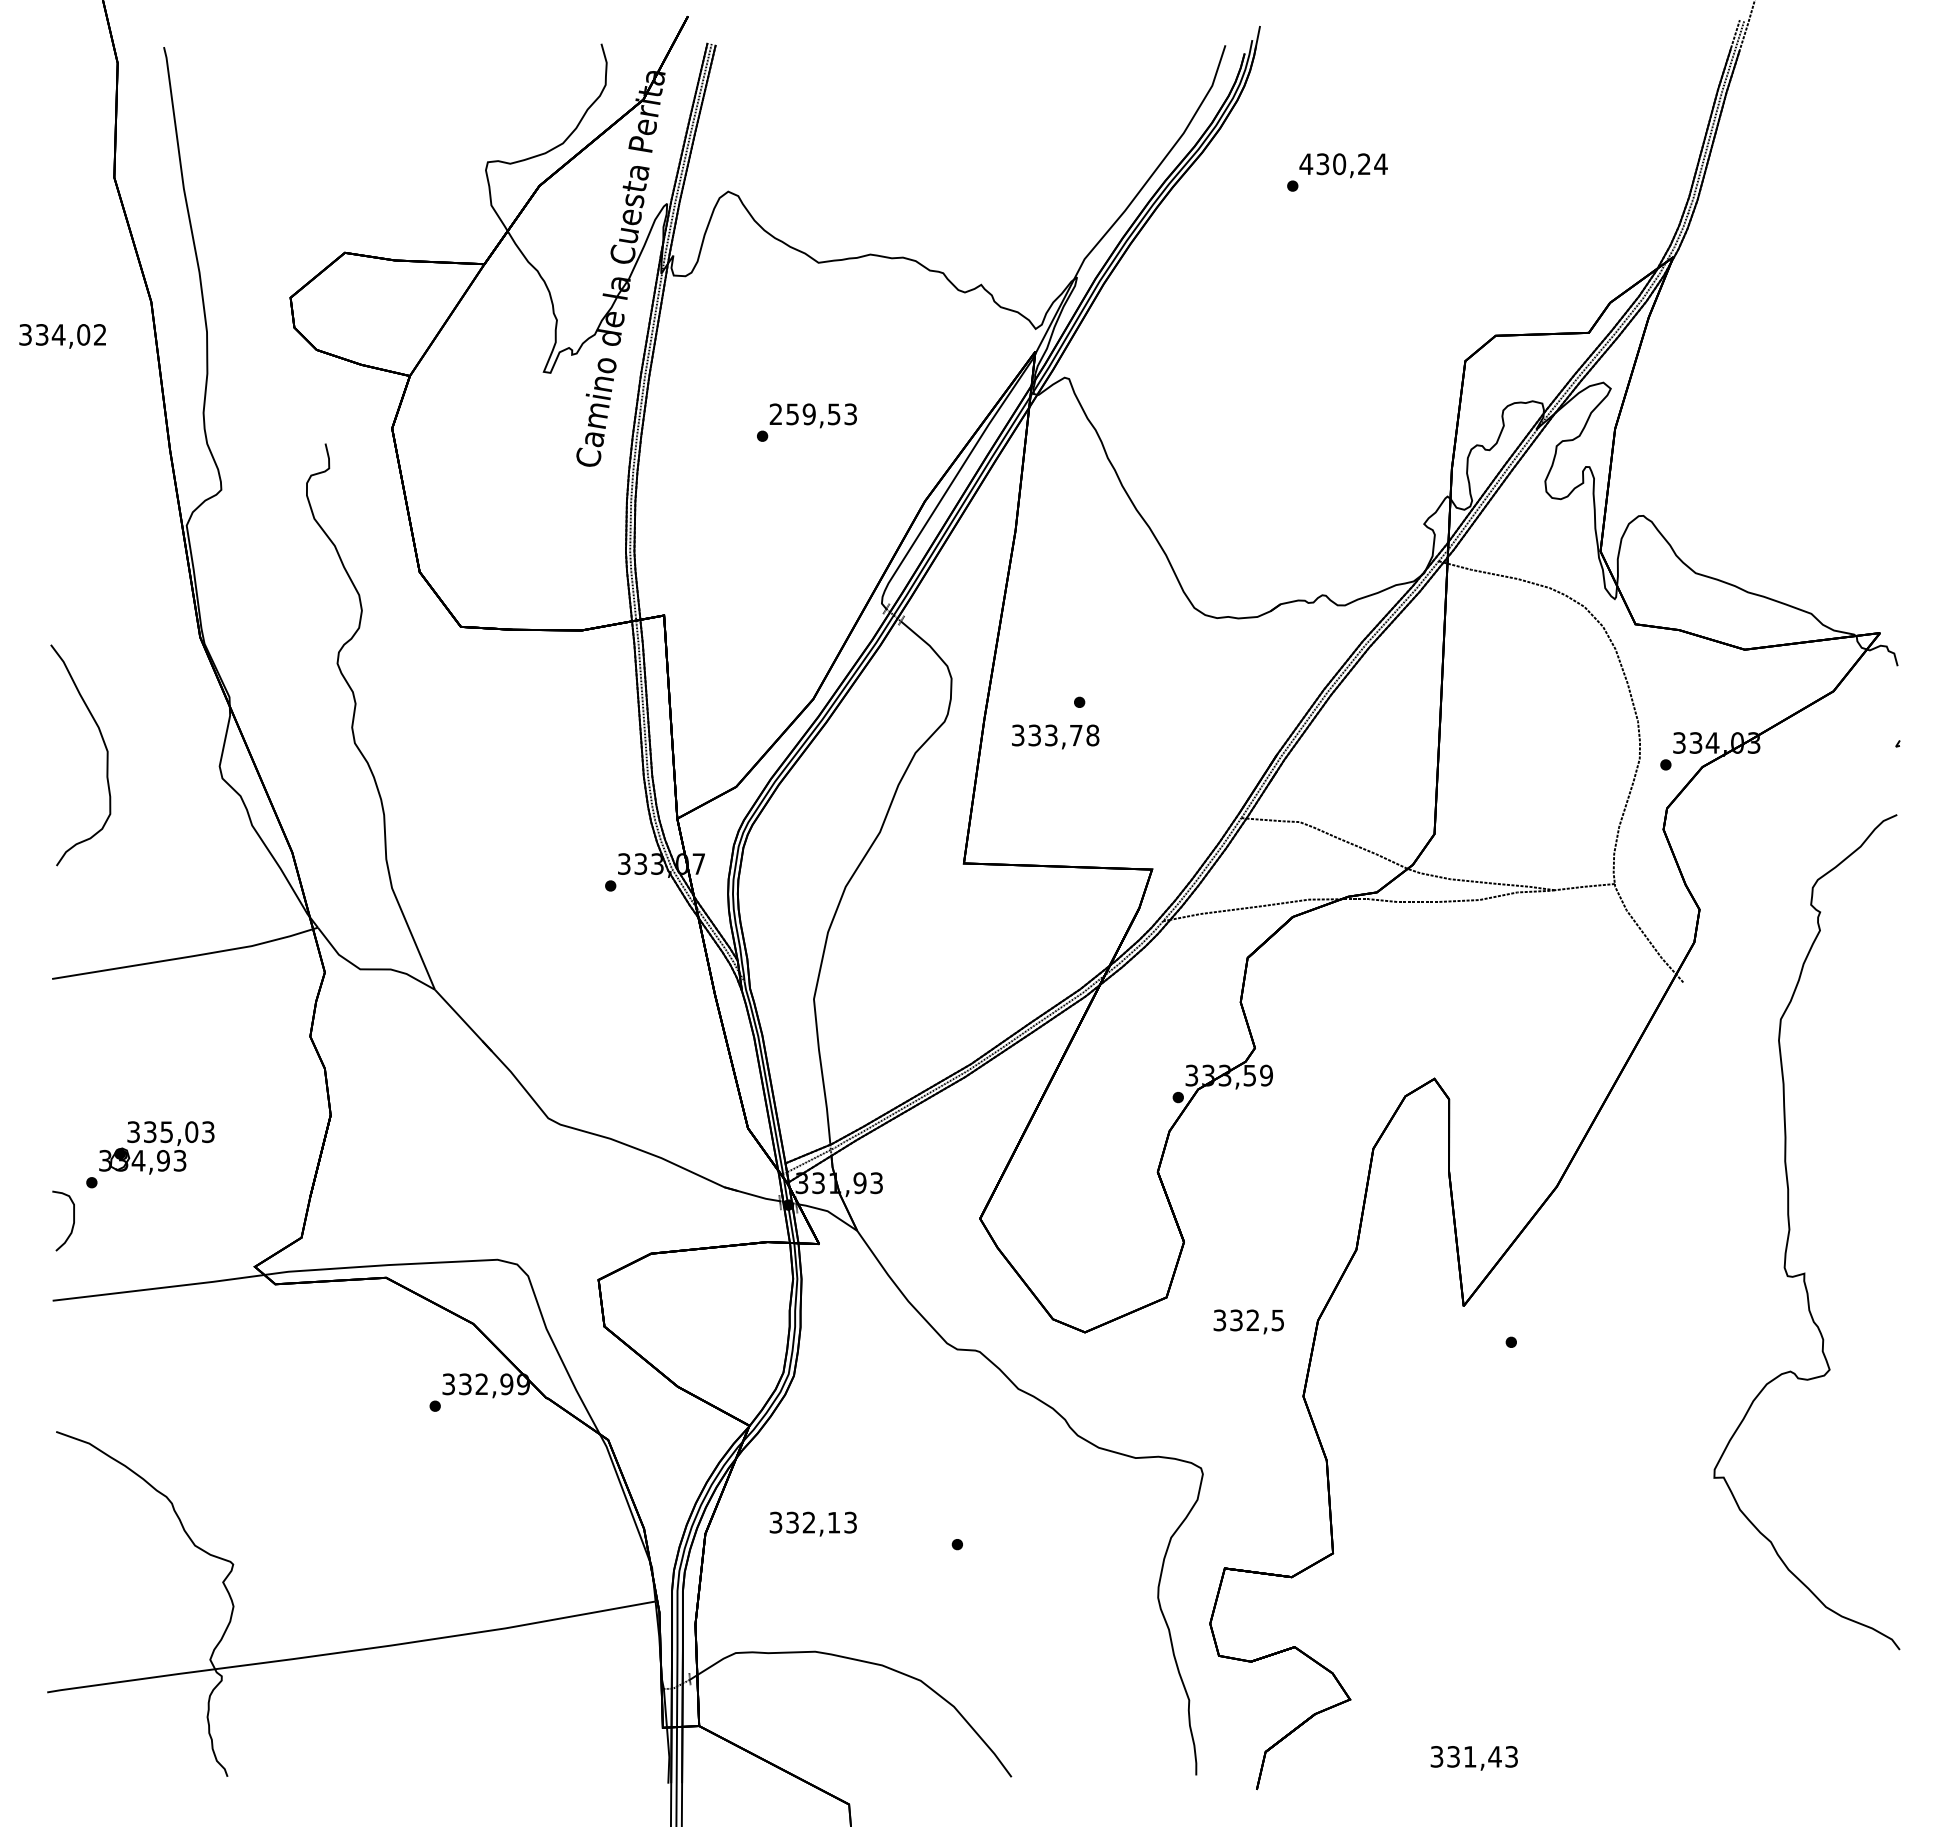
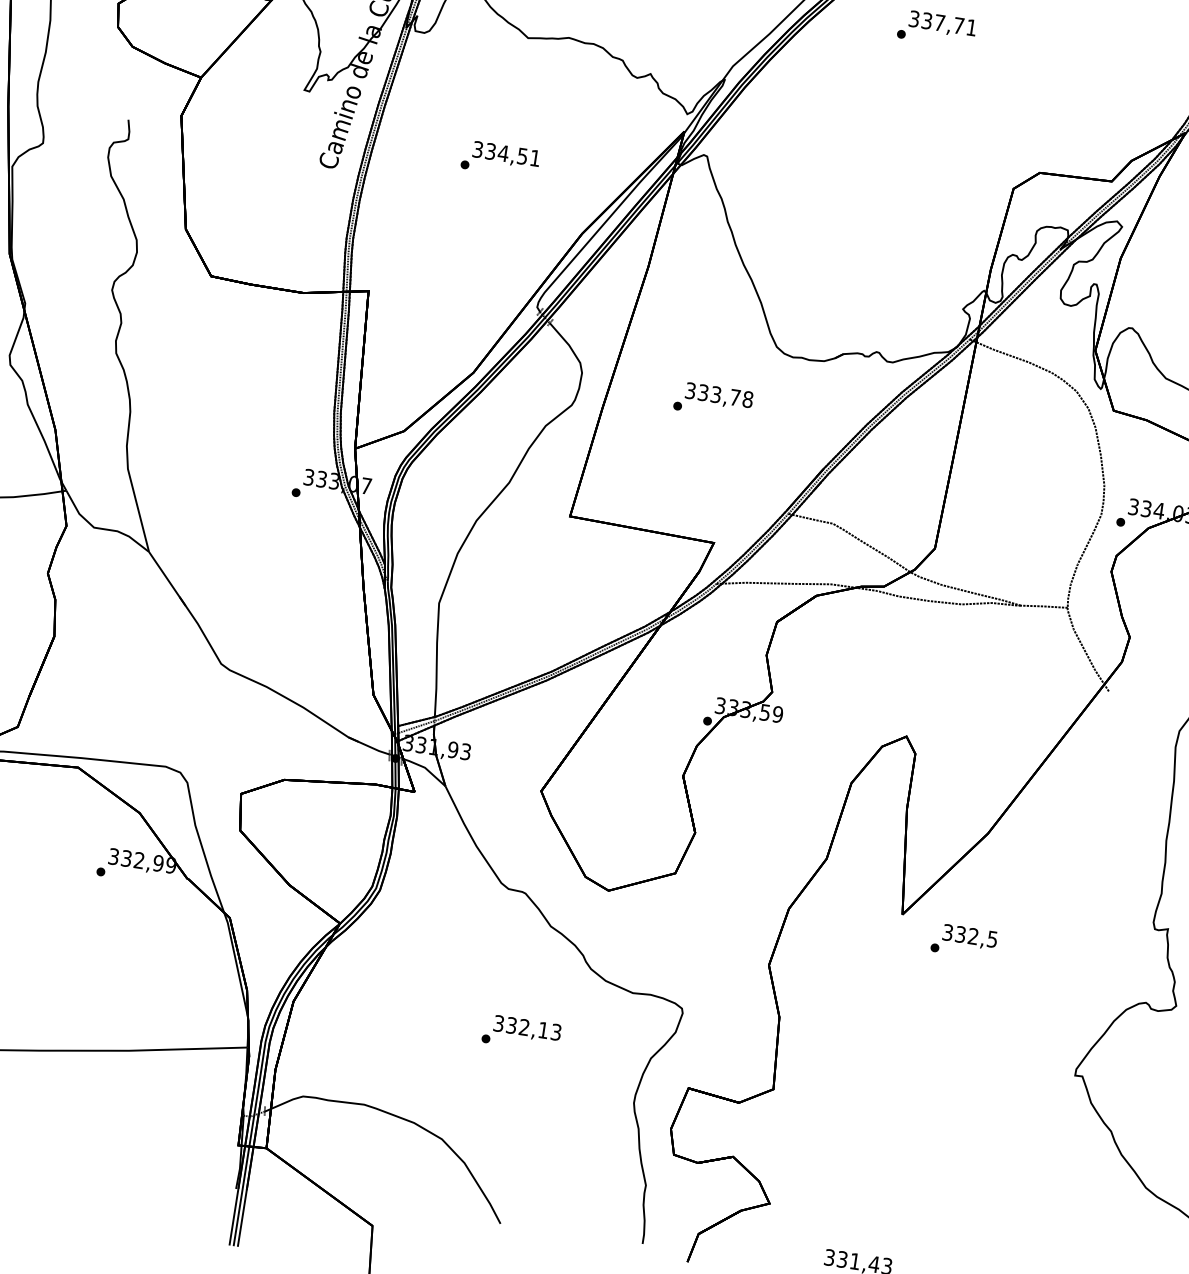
text: (1343, 164) -> (942, 23), 430,24 -> 337,71
text: (812, 414) -> (505, 153), 259,53 -> 334,51
text: (1055, 736) -> (719, 396), moved
text: (1248, 1321) -> (969, 936), moved
text: (812, 1523) -> (526, 1028), moved

